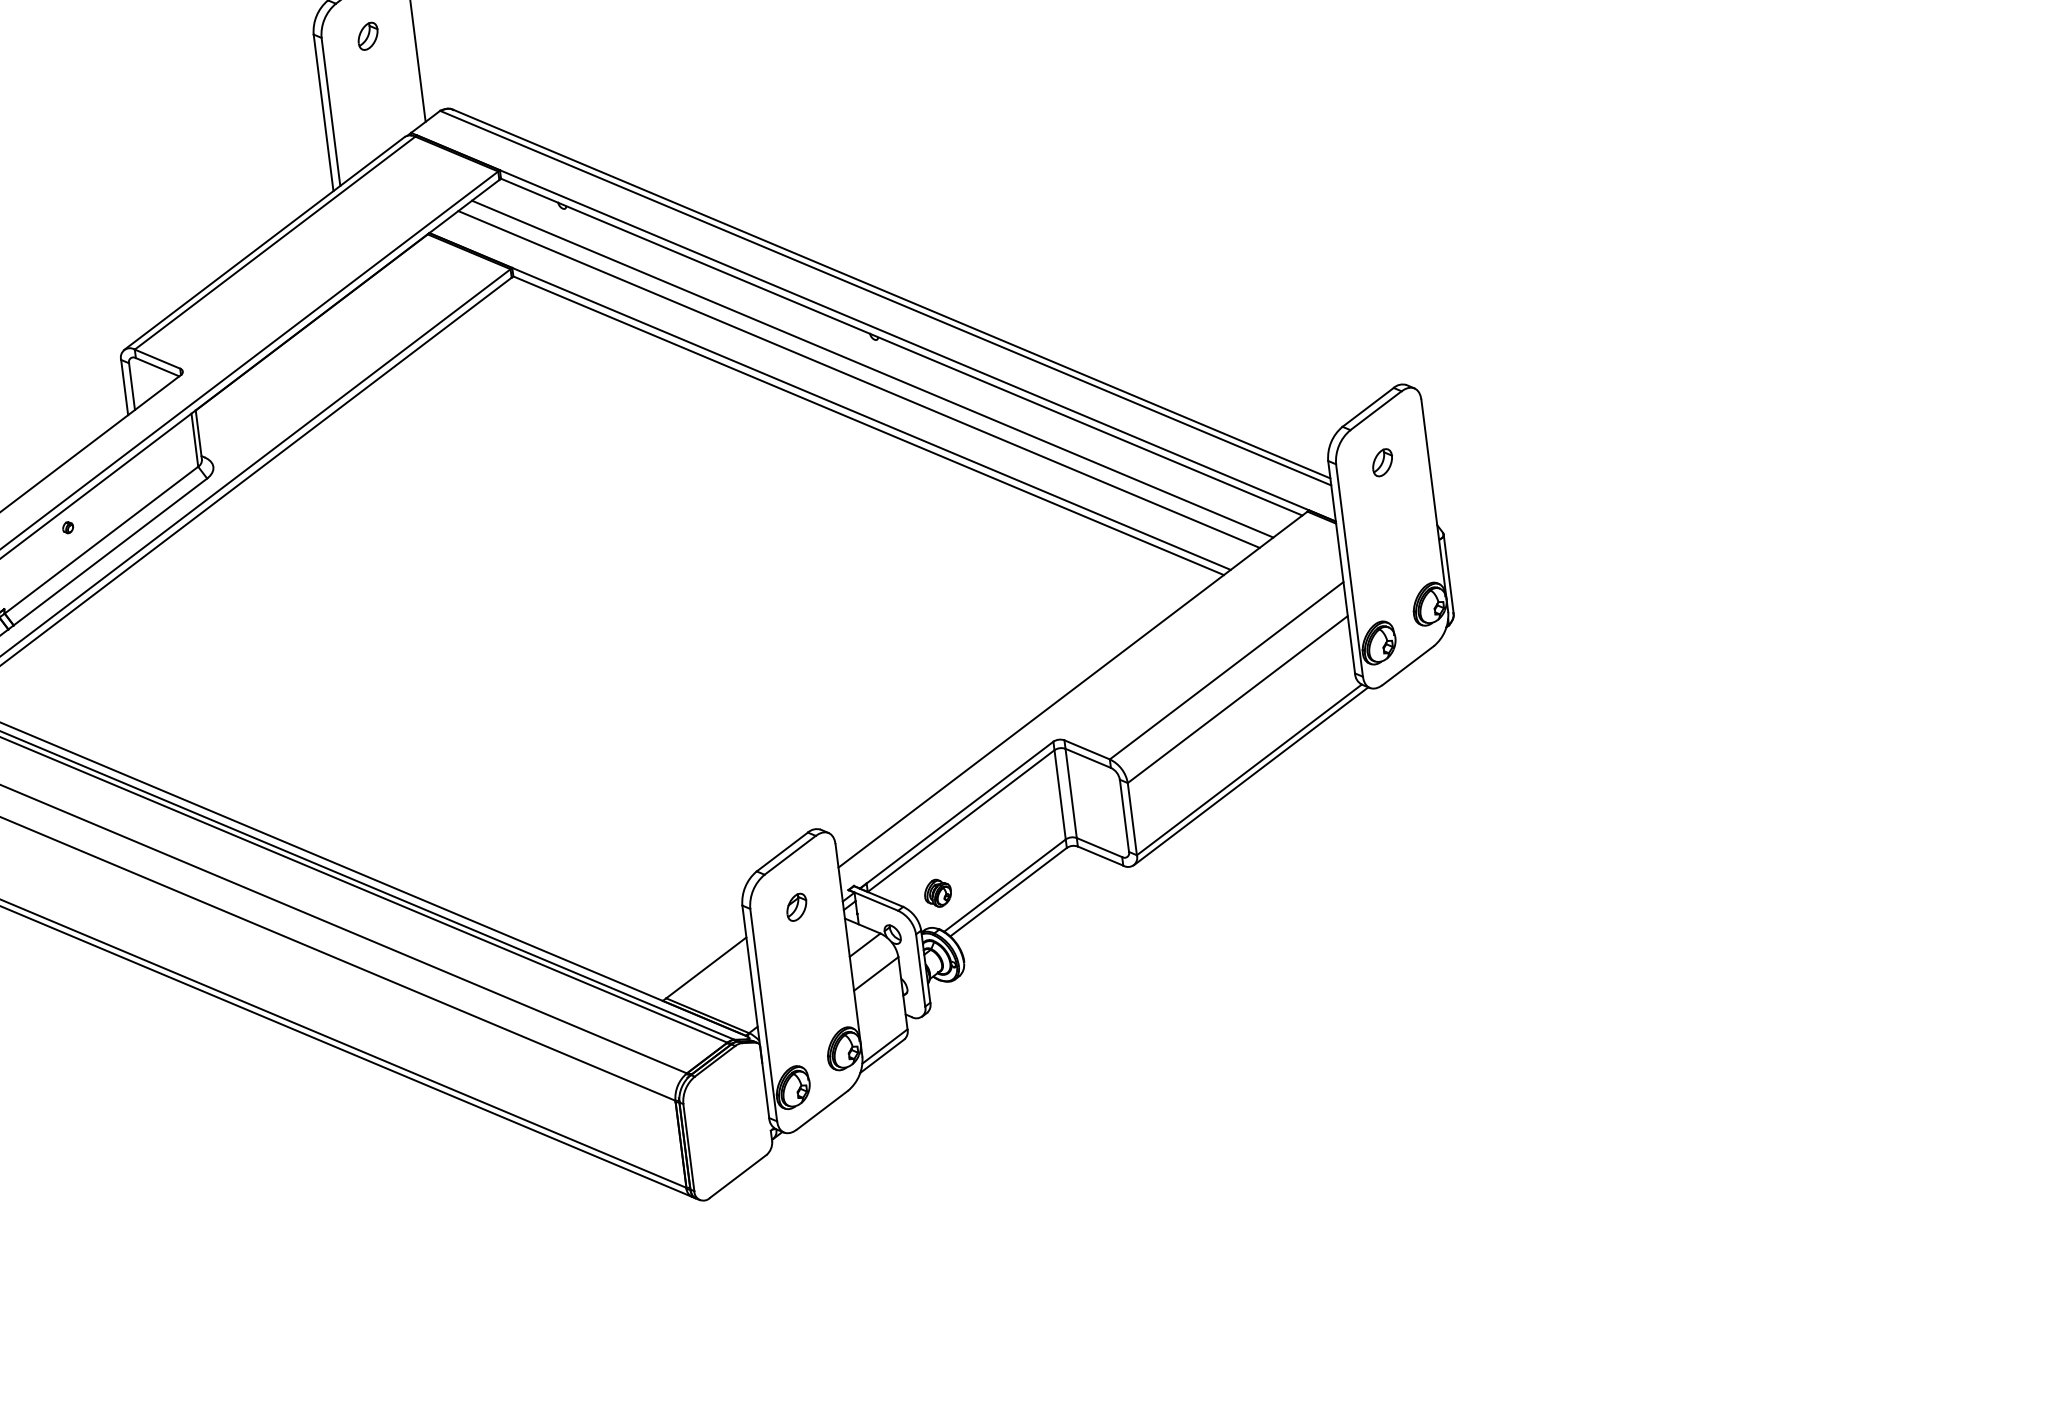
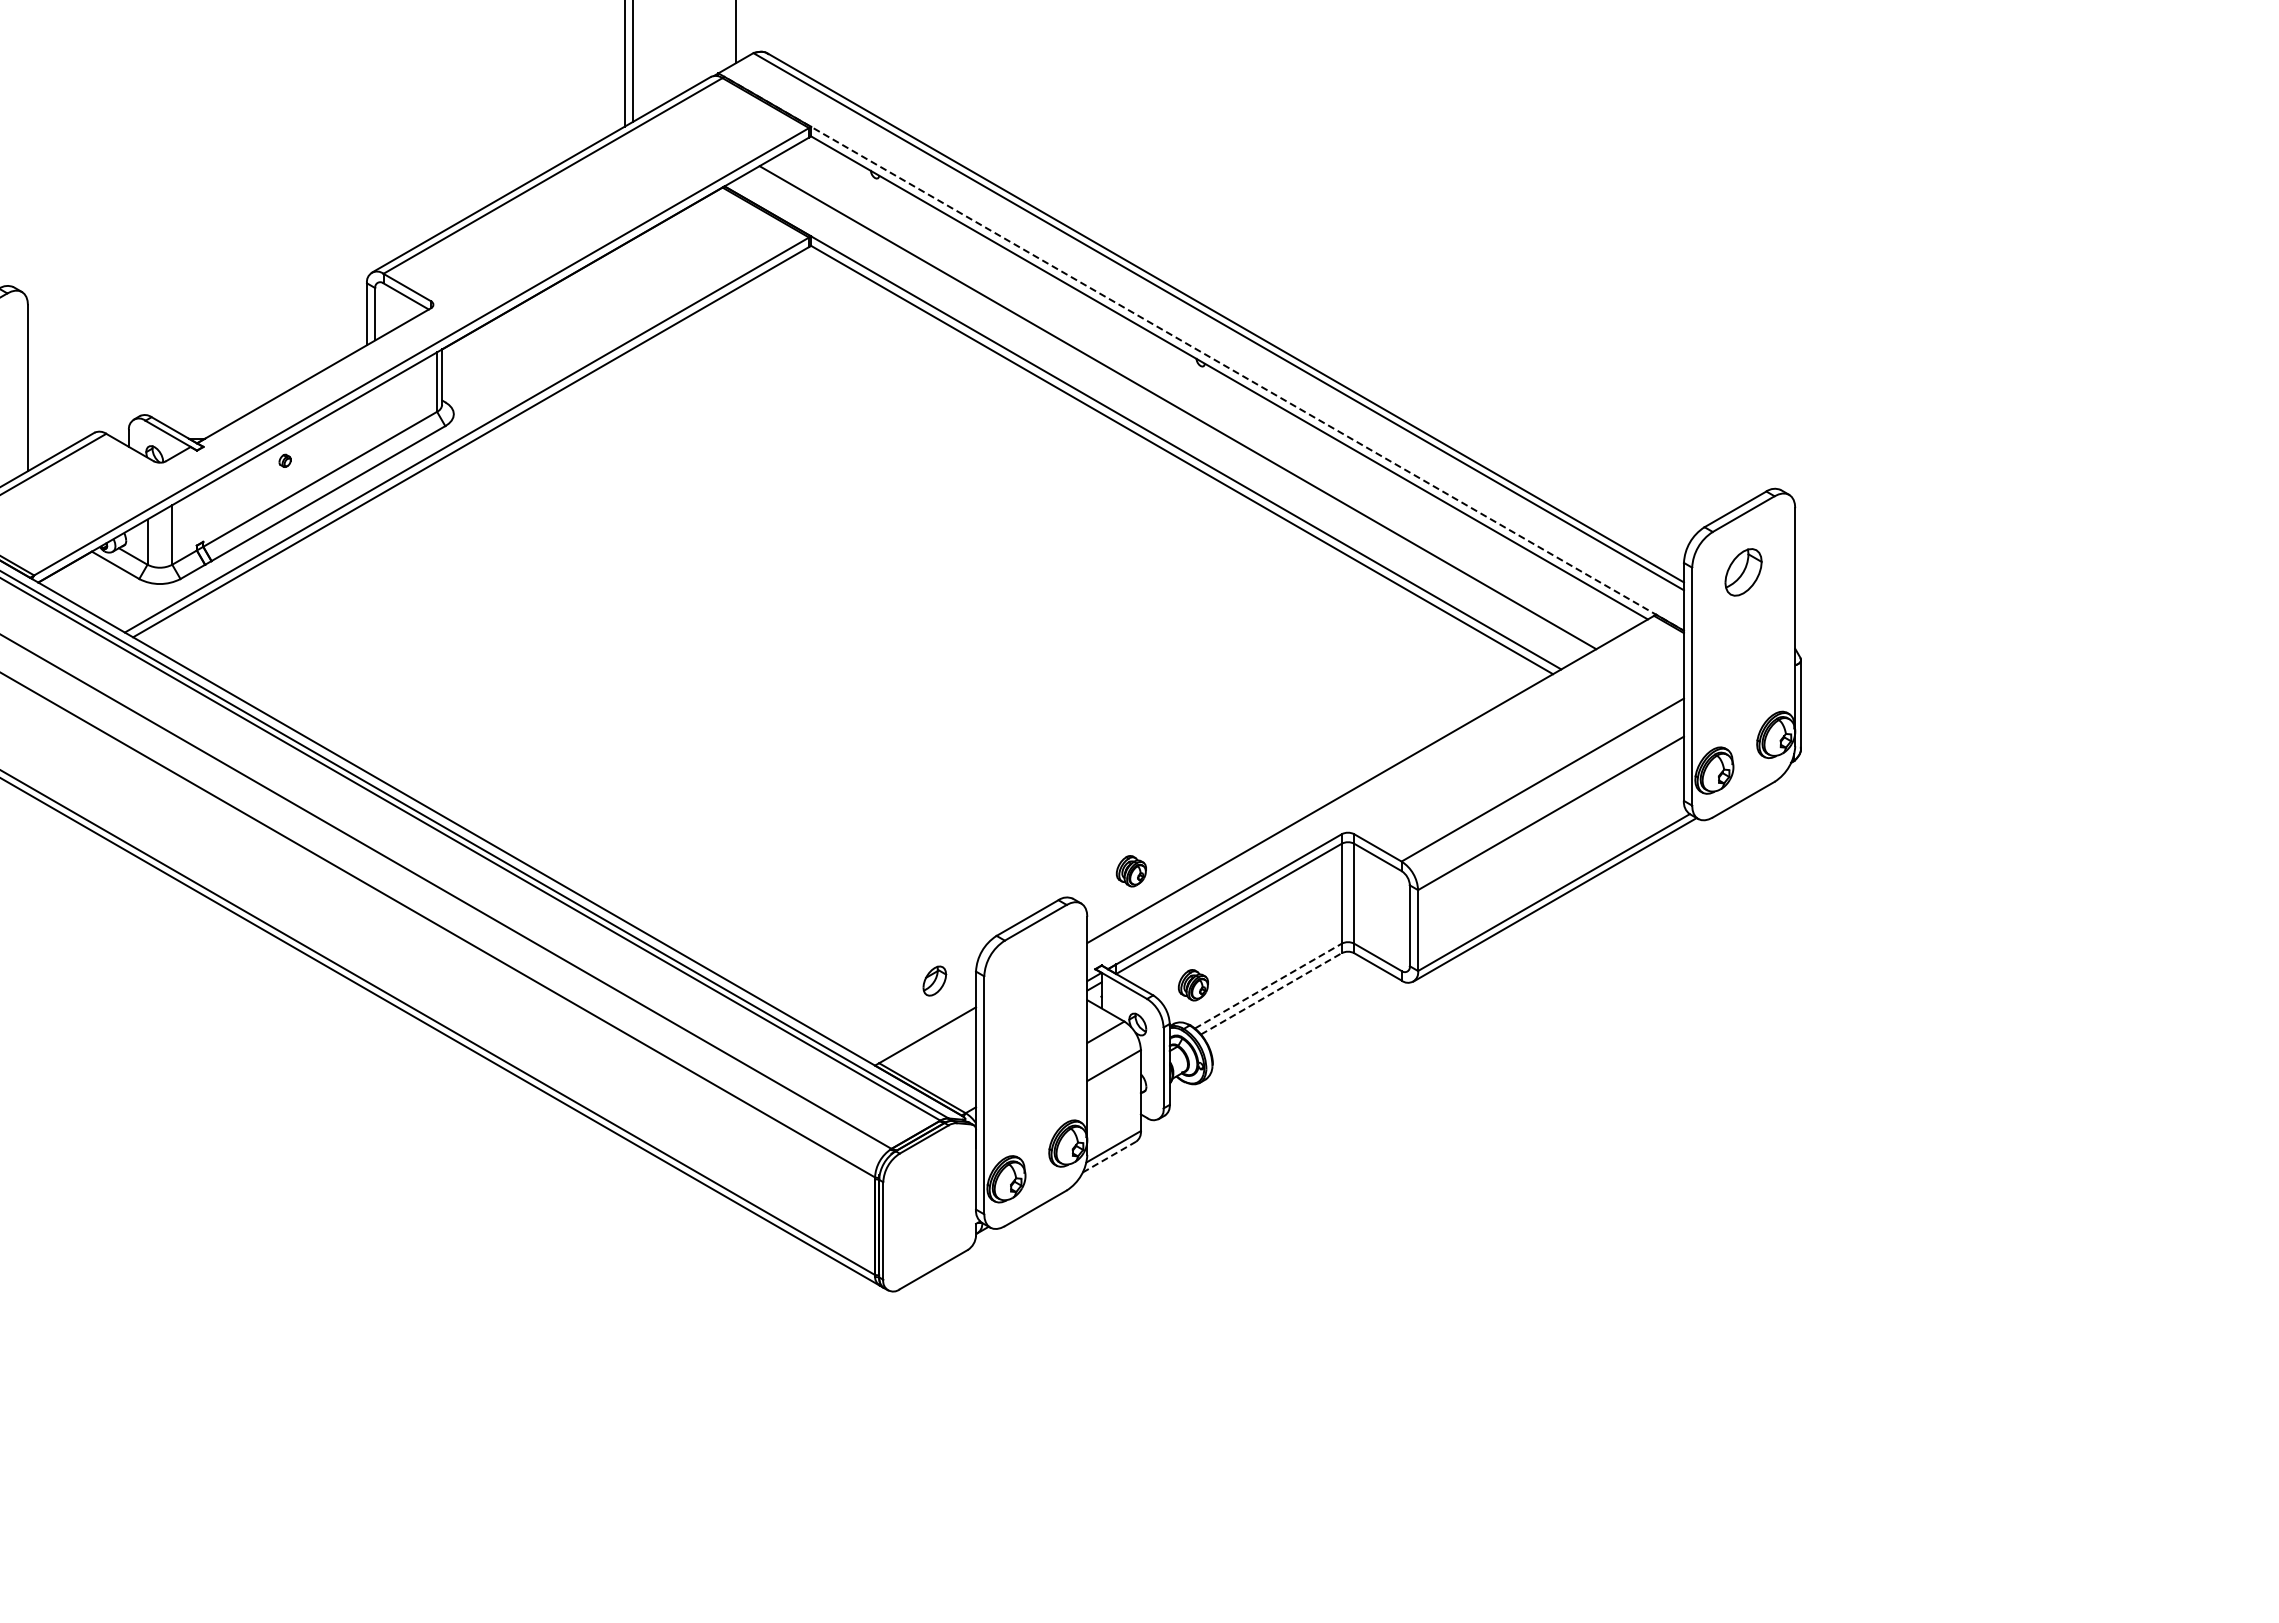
line: (873, 327) -> (1201, 352), solid -> dashed
line: (872, 368) -> (1194, 397), removed
part: (1382, 462) -> (1743, 572), size x1.6
part: (868, 798) -> (1130, 871), added
line: (1005, 885) -> (1268, 986), solid -> dashed
line: (1008, 891) -> (1271, 993), solid -> dashed
part: (796, 906) -> (934, 980), moved
line: (882, 1056) -> (1109, 1157), solid -> dashed

